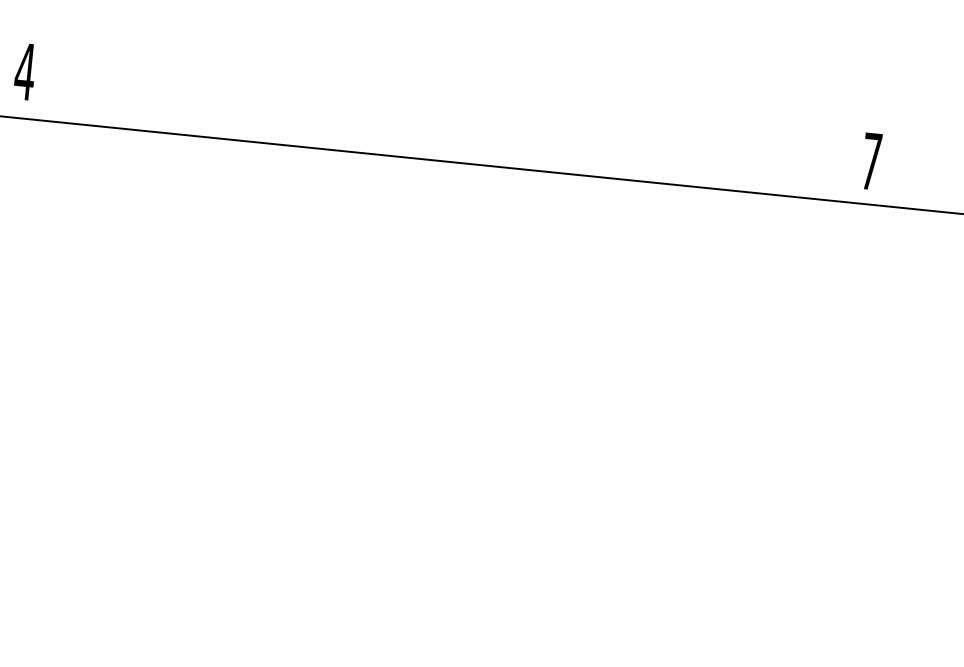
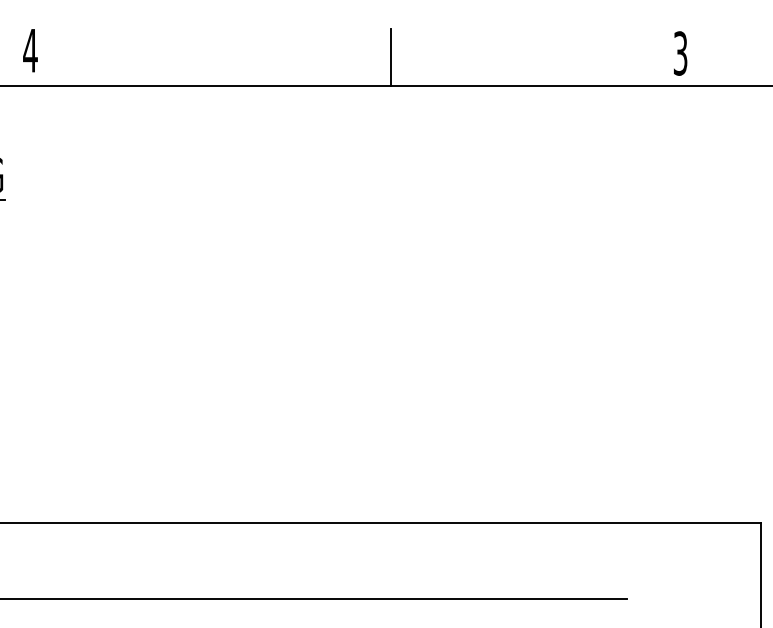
line: (494, 128) -> (391, 57), added
text: (871, 161) -> (680, 53), 7 -> 3

